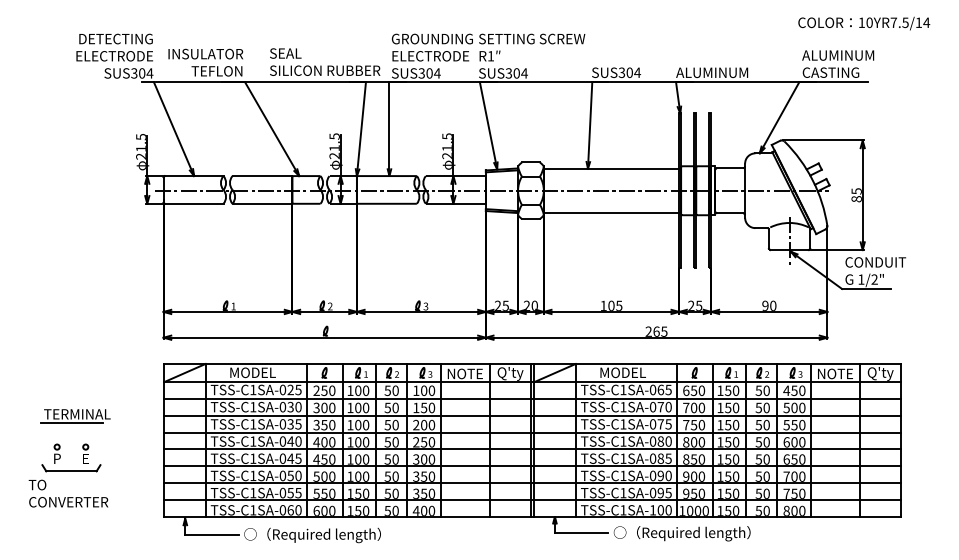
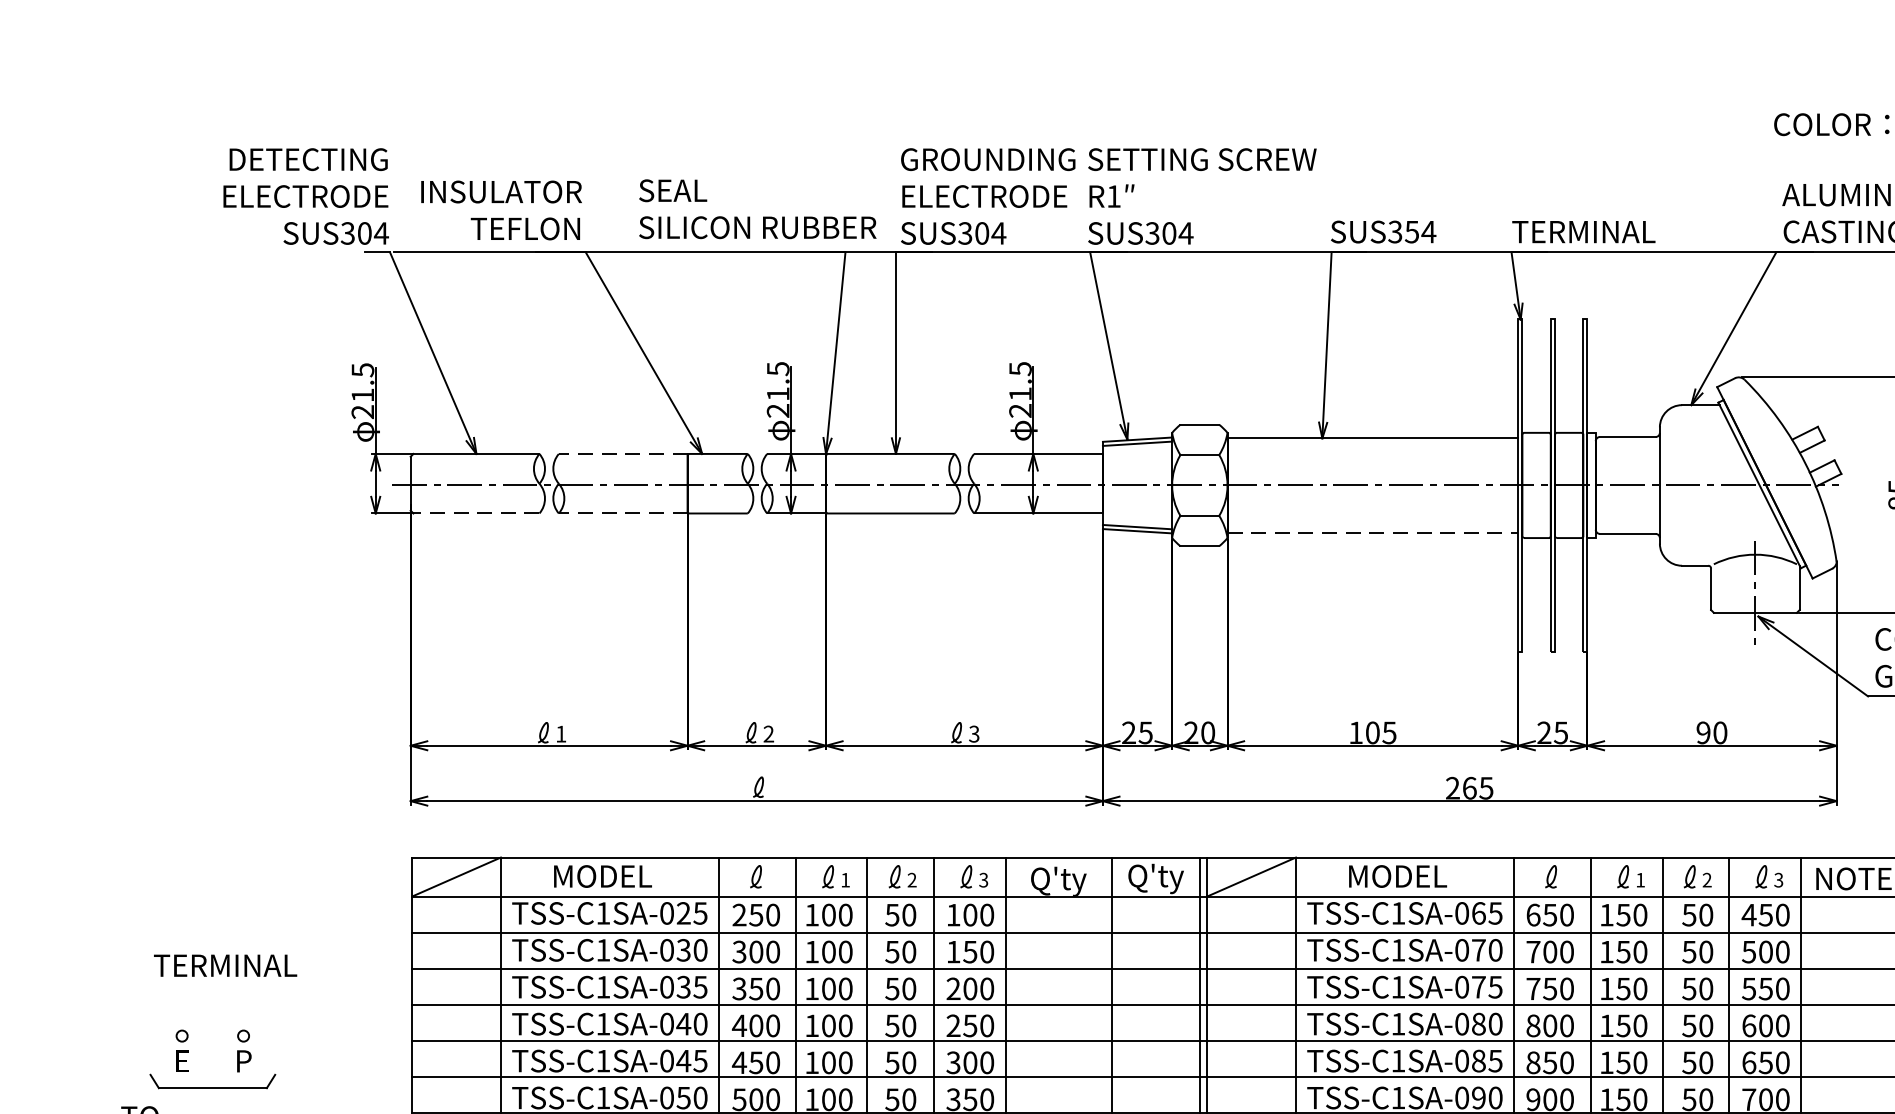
text: (629, 72) -> (1411, 231), SUS304 -> SUS354
text: (712, 72) -> (1589, 231), ALUMINUM -> TERMINAL
line: (262, 176) -> (623, 454), solid -> dashed
line: (193, 203) -> (475, 512), solid -> dashed
line: (262, 203) -> (623, 512), solid -> dashed
line: (611, 212) -> (1372, 532), solid -> dashed
text: (464, 374) -> (1057, 880), NOTE -> Q'ty
line: (72, 422) -> (215, 983), removed
text: (57, 458) -> (182, 1060), P -> E
text: (85, 458) -> (243, 1060), E -> P

